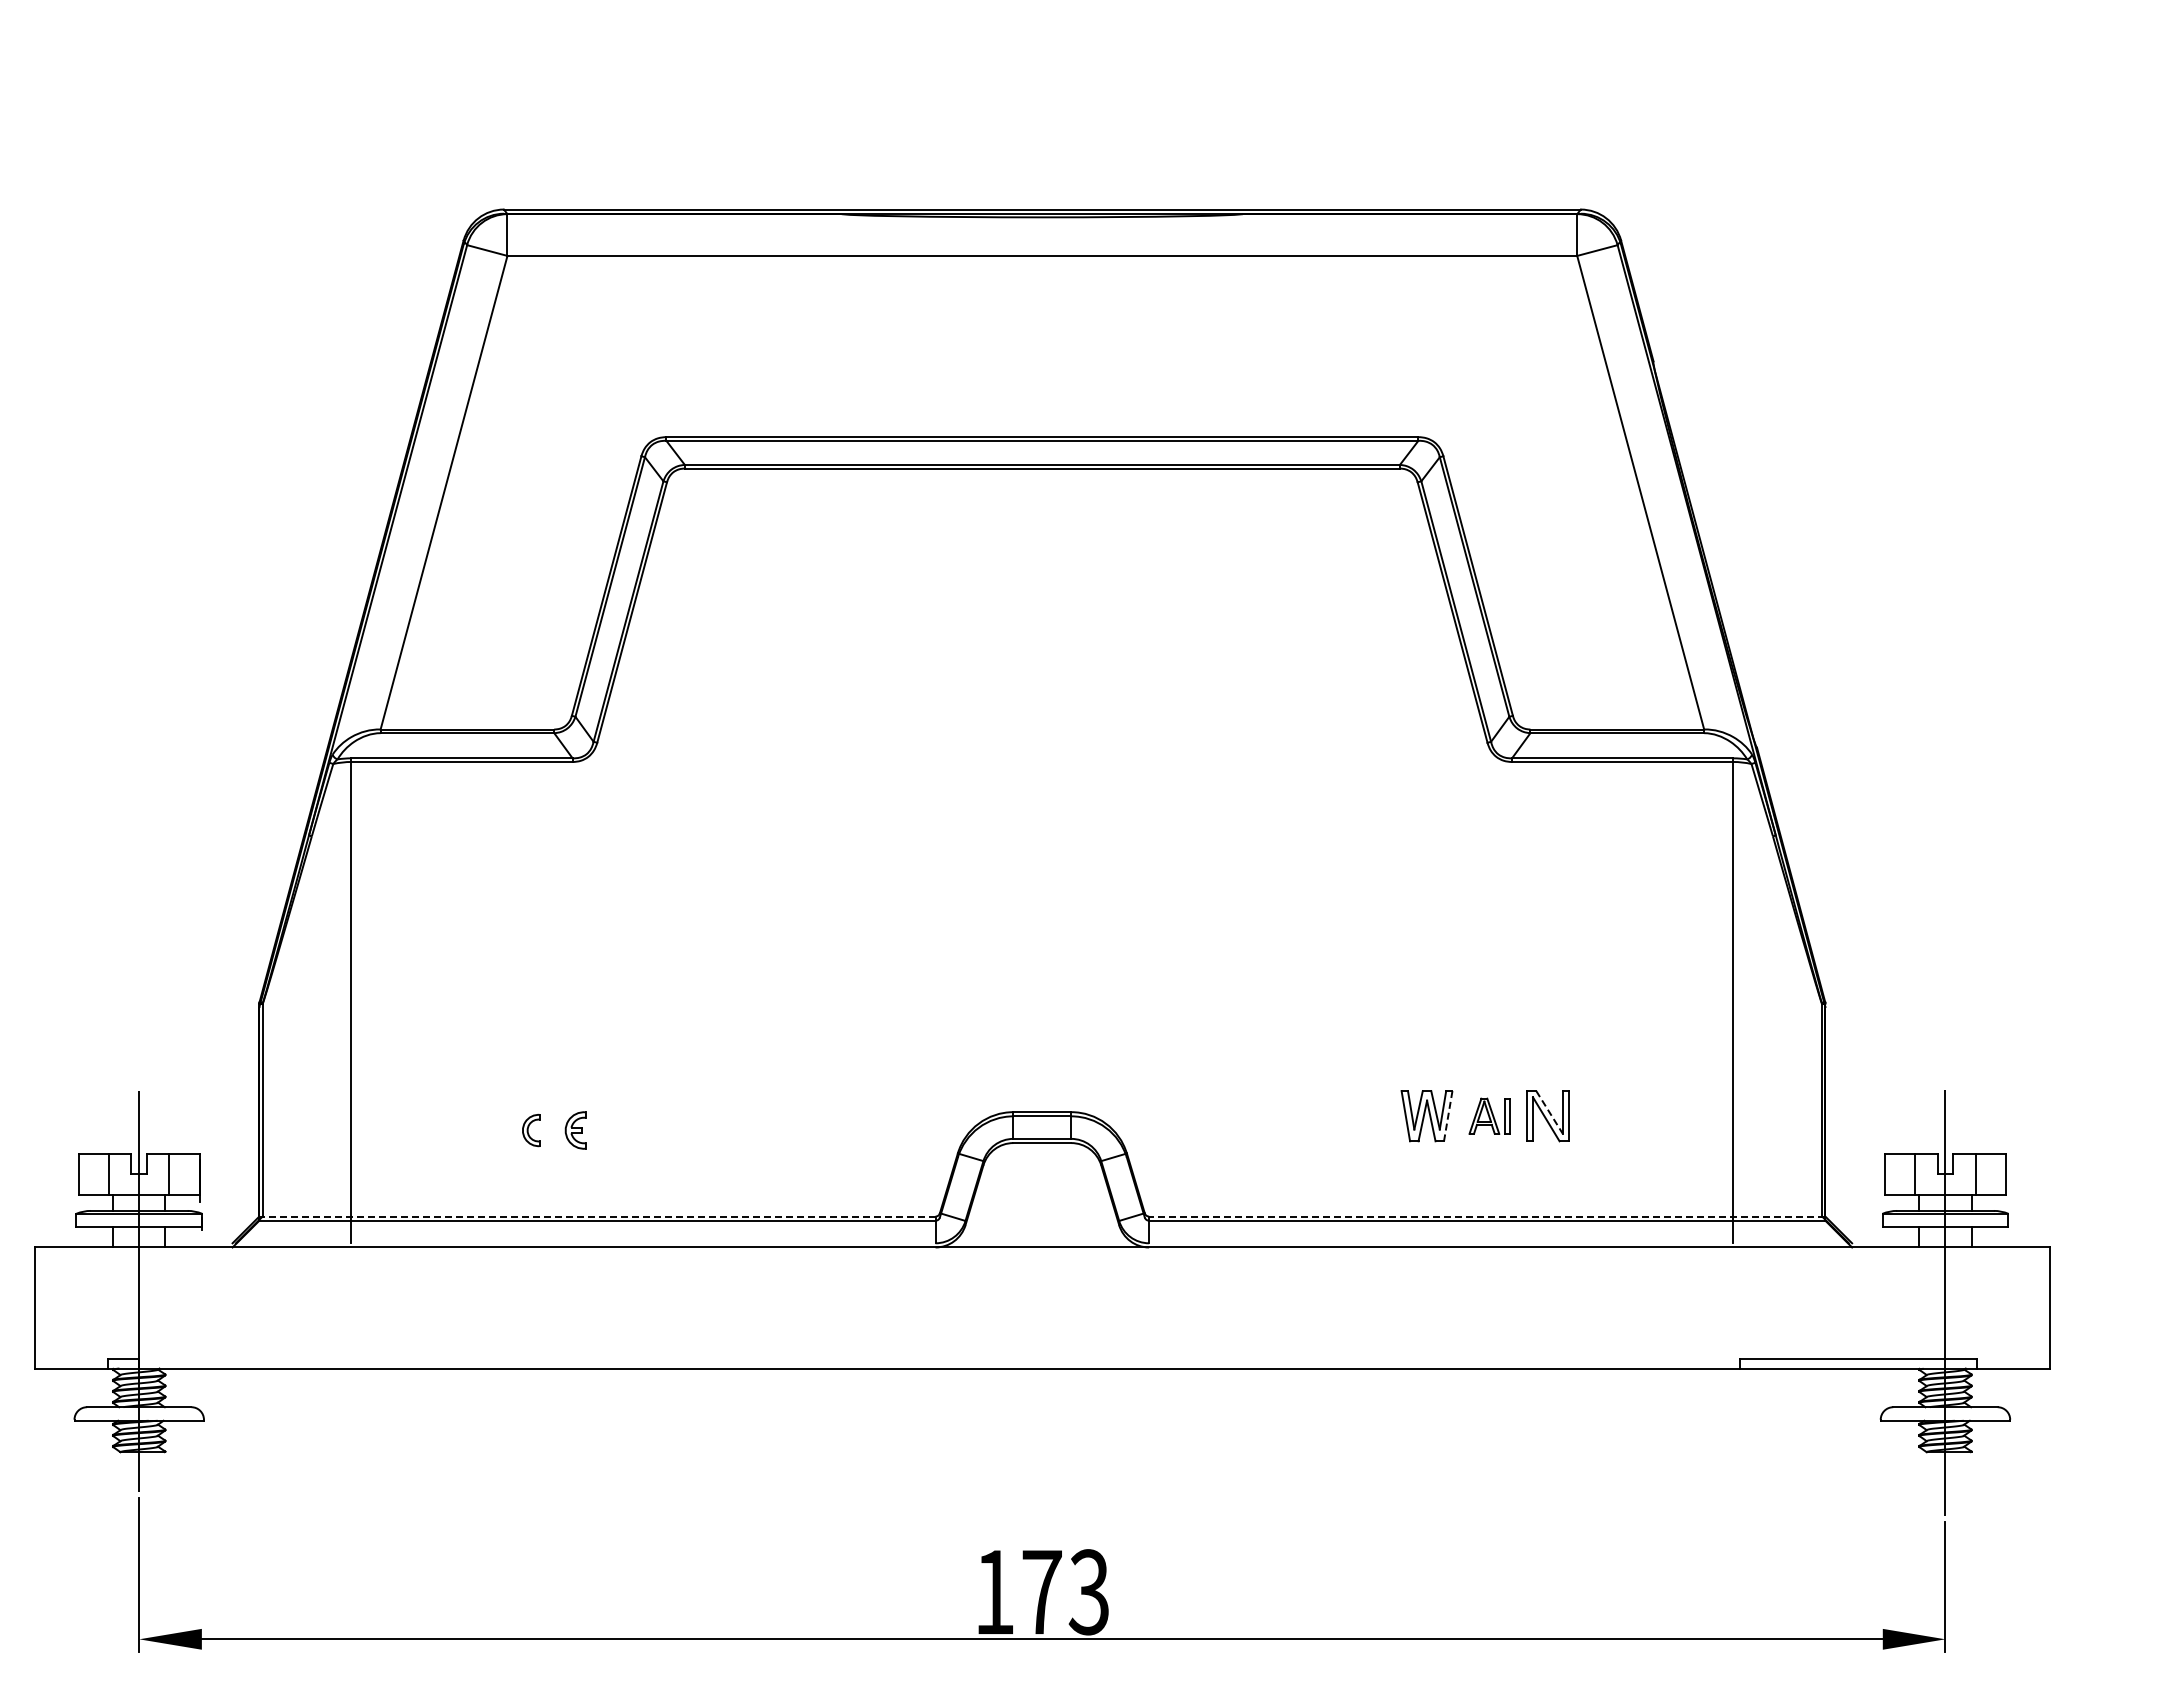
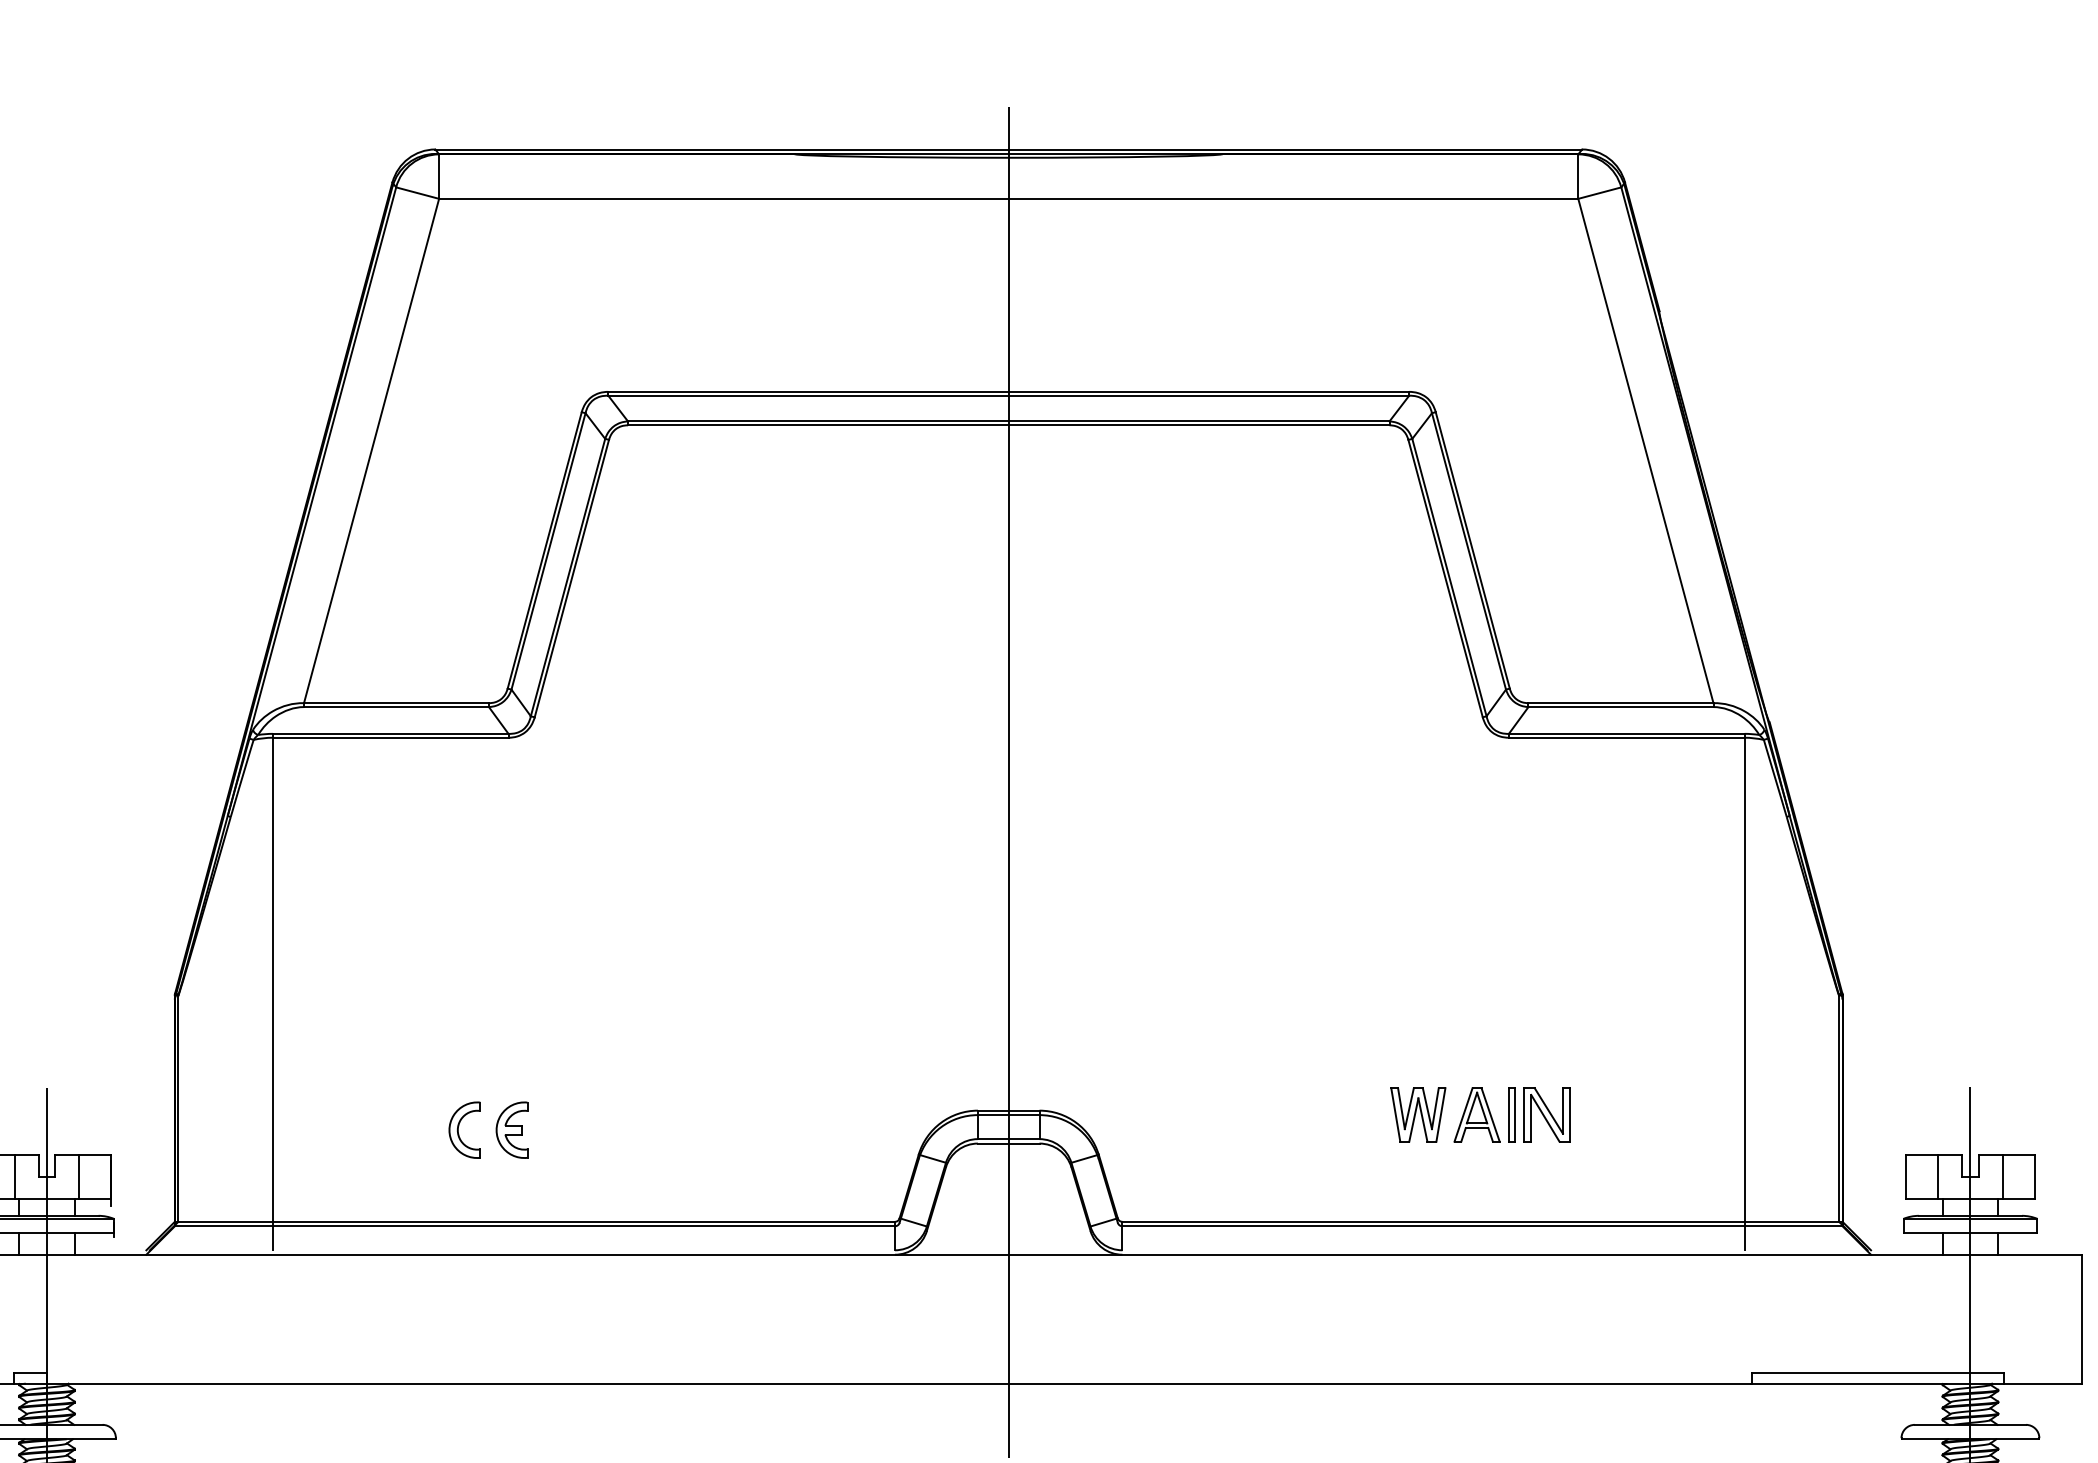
line: (1042, 803) -> (1008, 781), added
line: (1549, 1112) -> (1548, 1111), dashed -> solid
line: (1448, 1116) -> (1441, 1115), dashed -> solid
part: (1489, 1116) -> (1484, 1115), size x1.43
part: (531, 1130) -> (464, 1130), size x1.67
part: (575, 1130) -> (511, 1130), size x1.43
line: (596, 1216) -> (533, 1221), dashed -> solid
line: (1486, 1216) -> (1481, 1221), dashed -> solid

